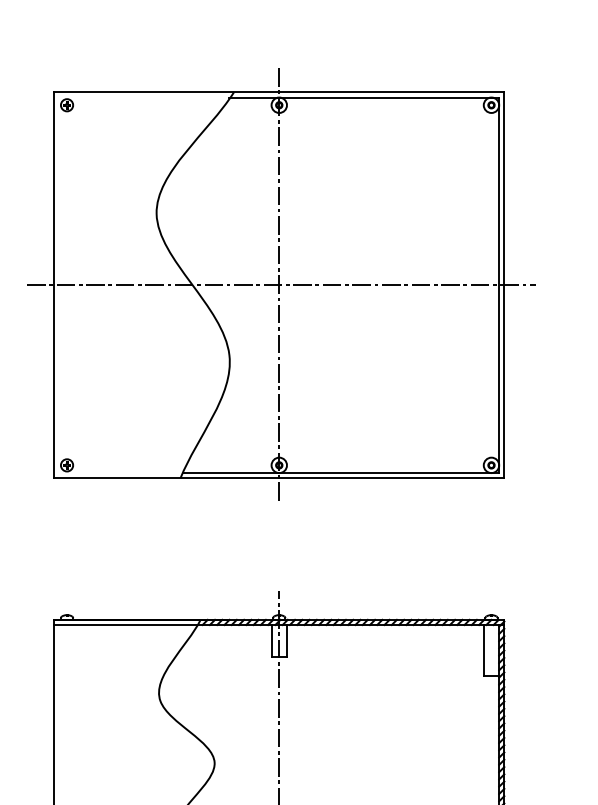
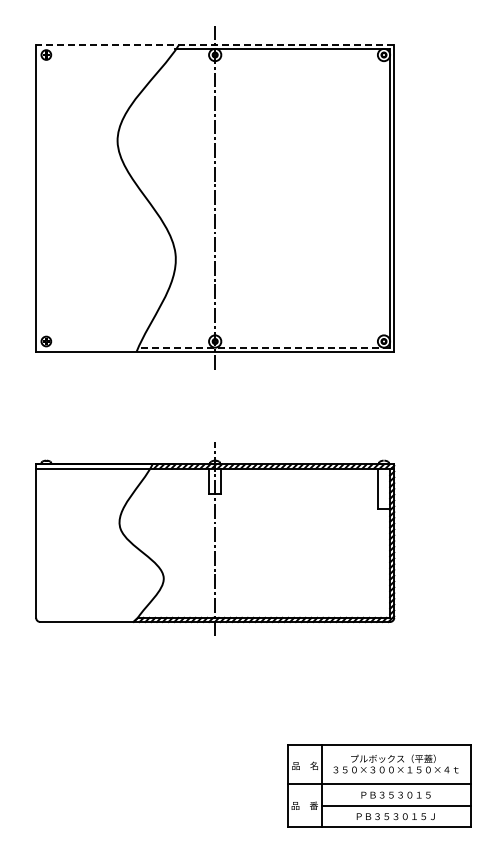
line: (278, 92) -> (214, 44), solid -> dashed
line: (280, 285) -> (216, 198), removed
line: (341, 472) -> (264, 347), solid -> dashed

